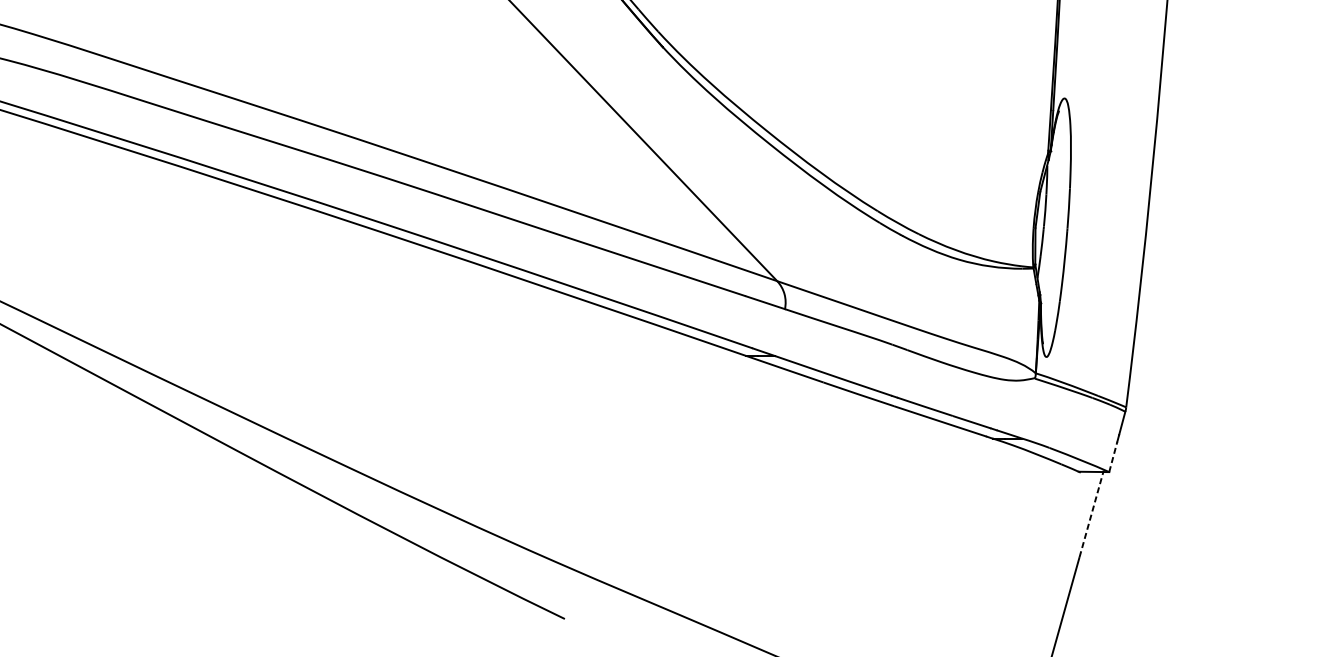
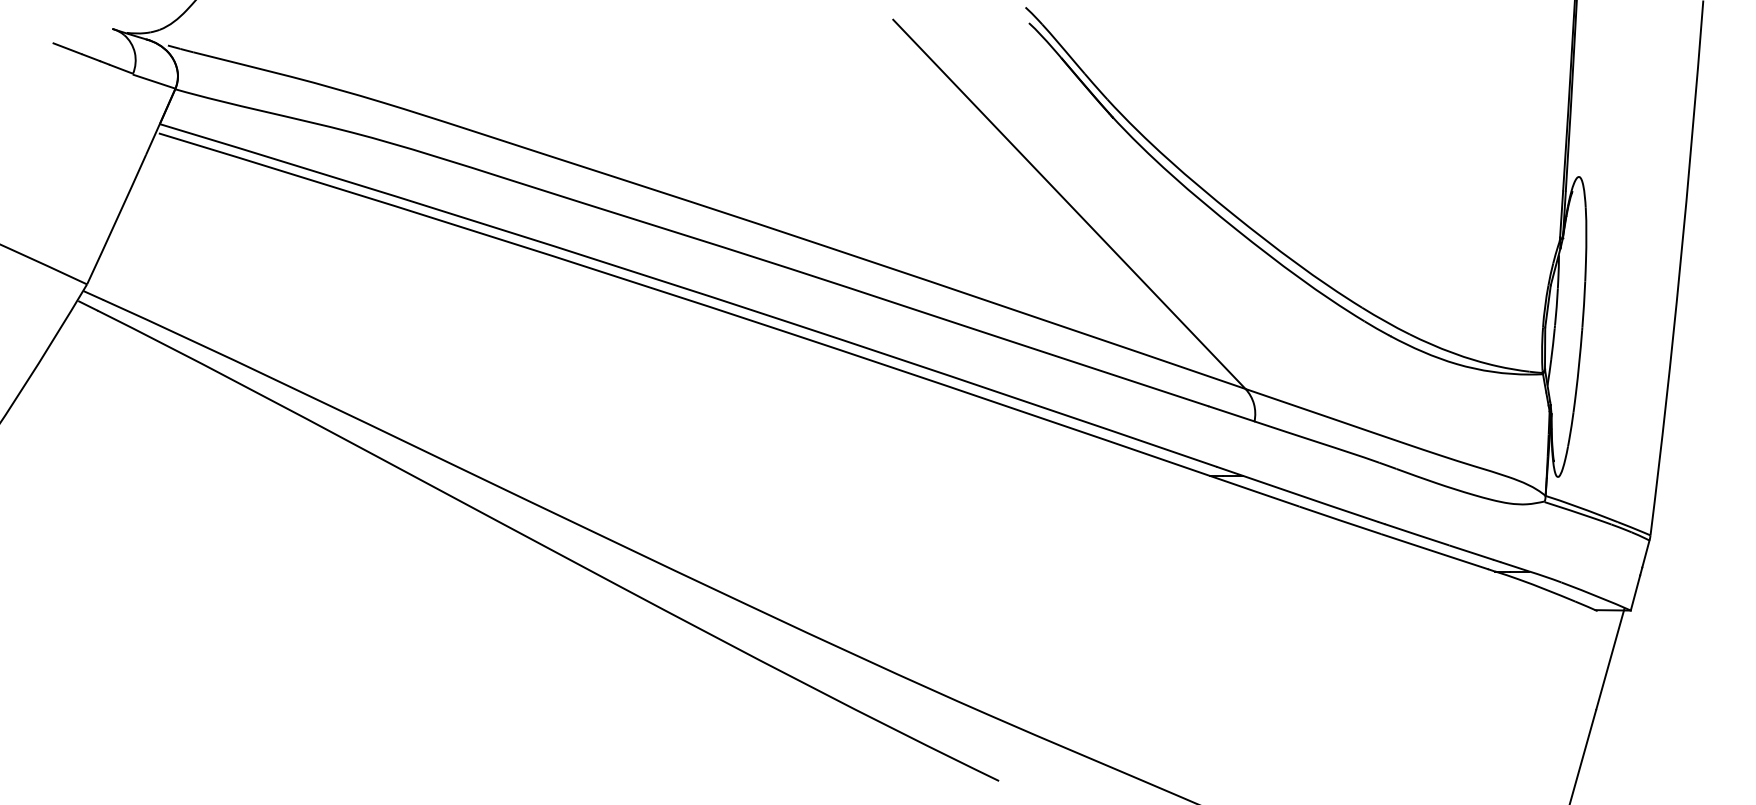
line: (1113, 456) -> (1635, 592), dashed -> solid
line: (1091, 513) -> (1610, 658), dashed -> solid

